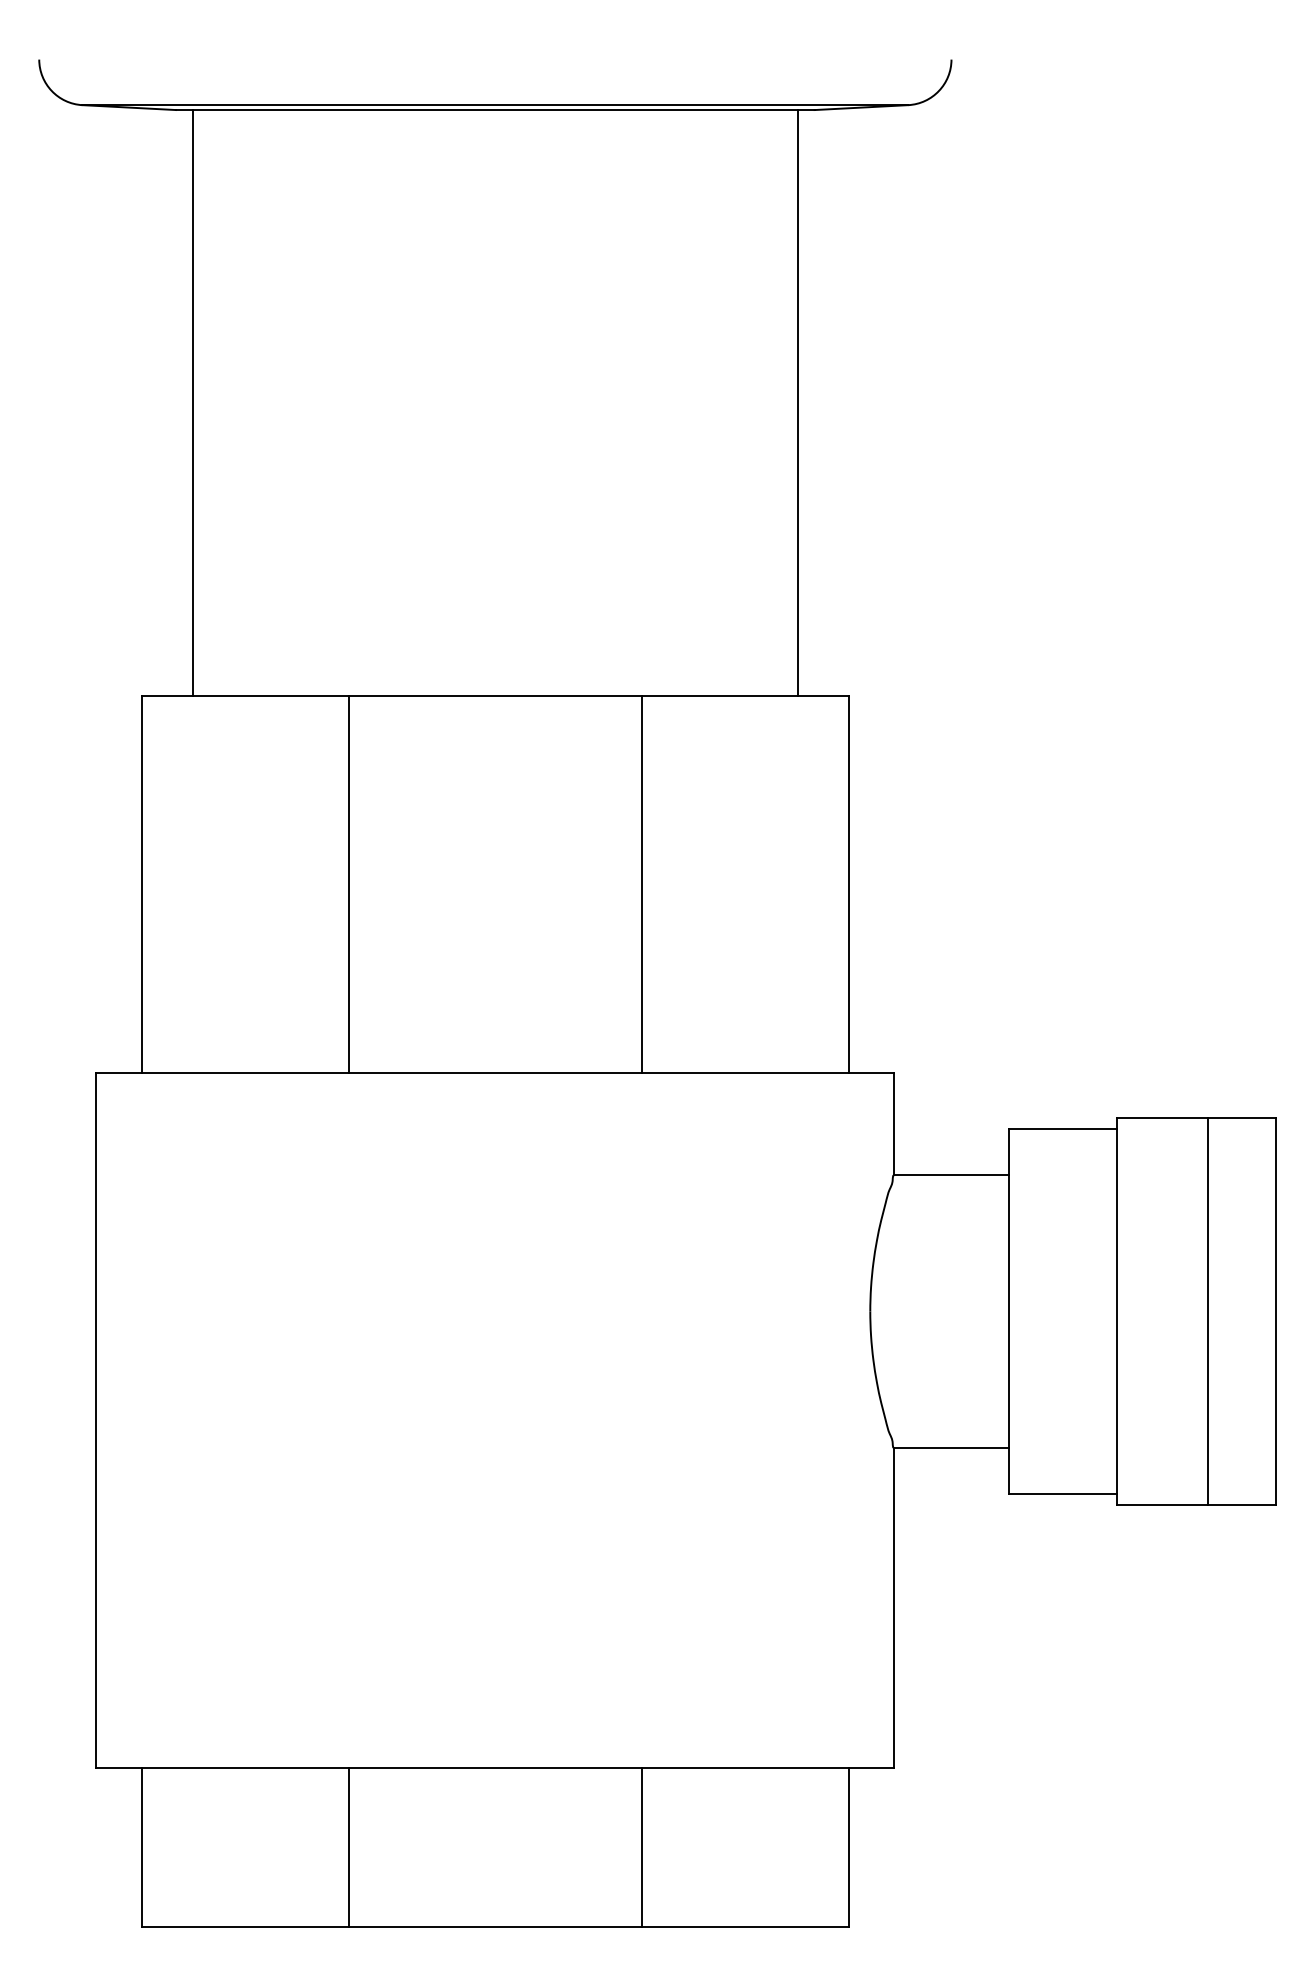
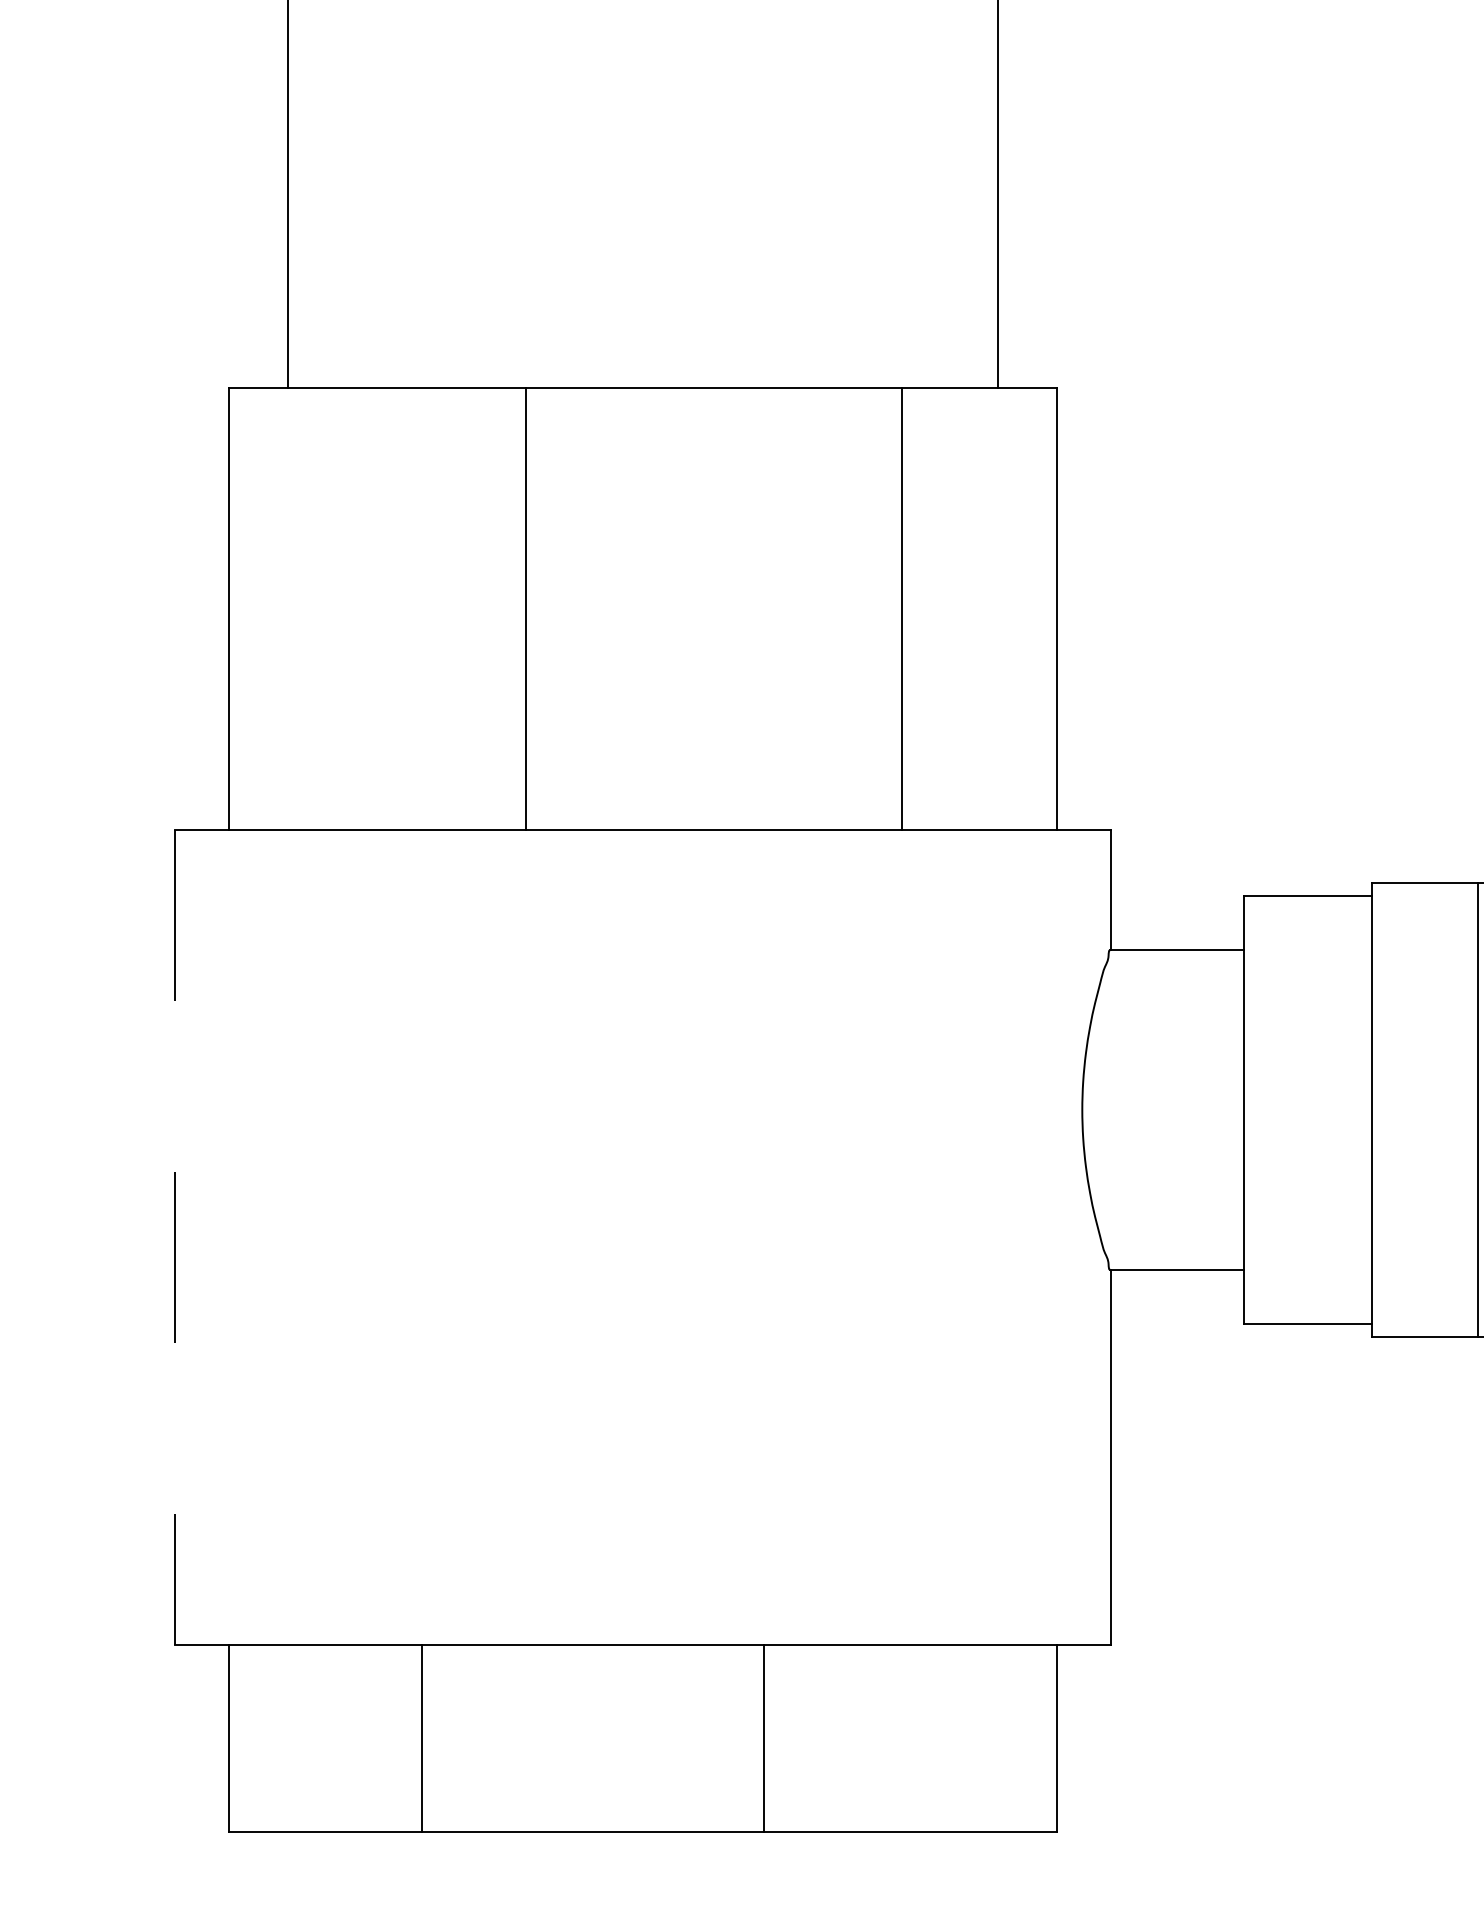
line: (348, 883) -> (525, 608), moved
line: (641, 883) -> (902, 608), moved
line: (96, 1420) -> (175, 1237), solid -> dashed
line: (348, 1847) -> (421, 1738), moved
line: (641, 1847) -> (763, 1738), moved

